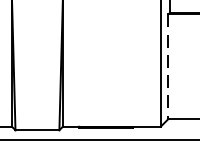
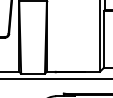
line: (169, 67) -> (104, 39), dashed -> solid

